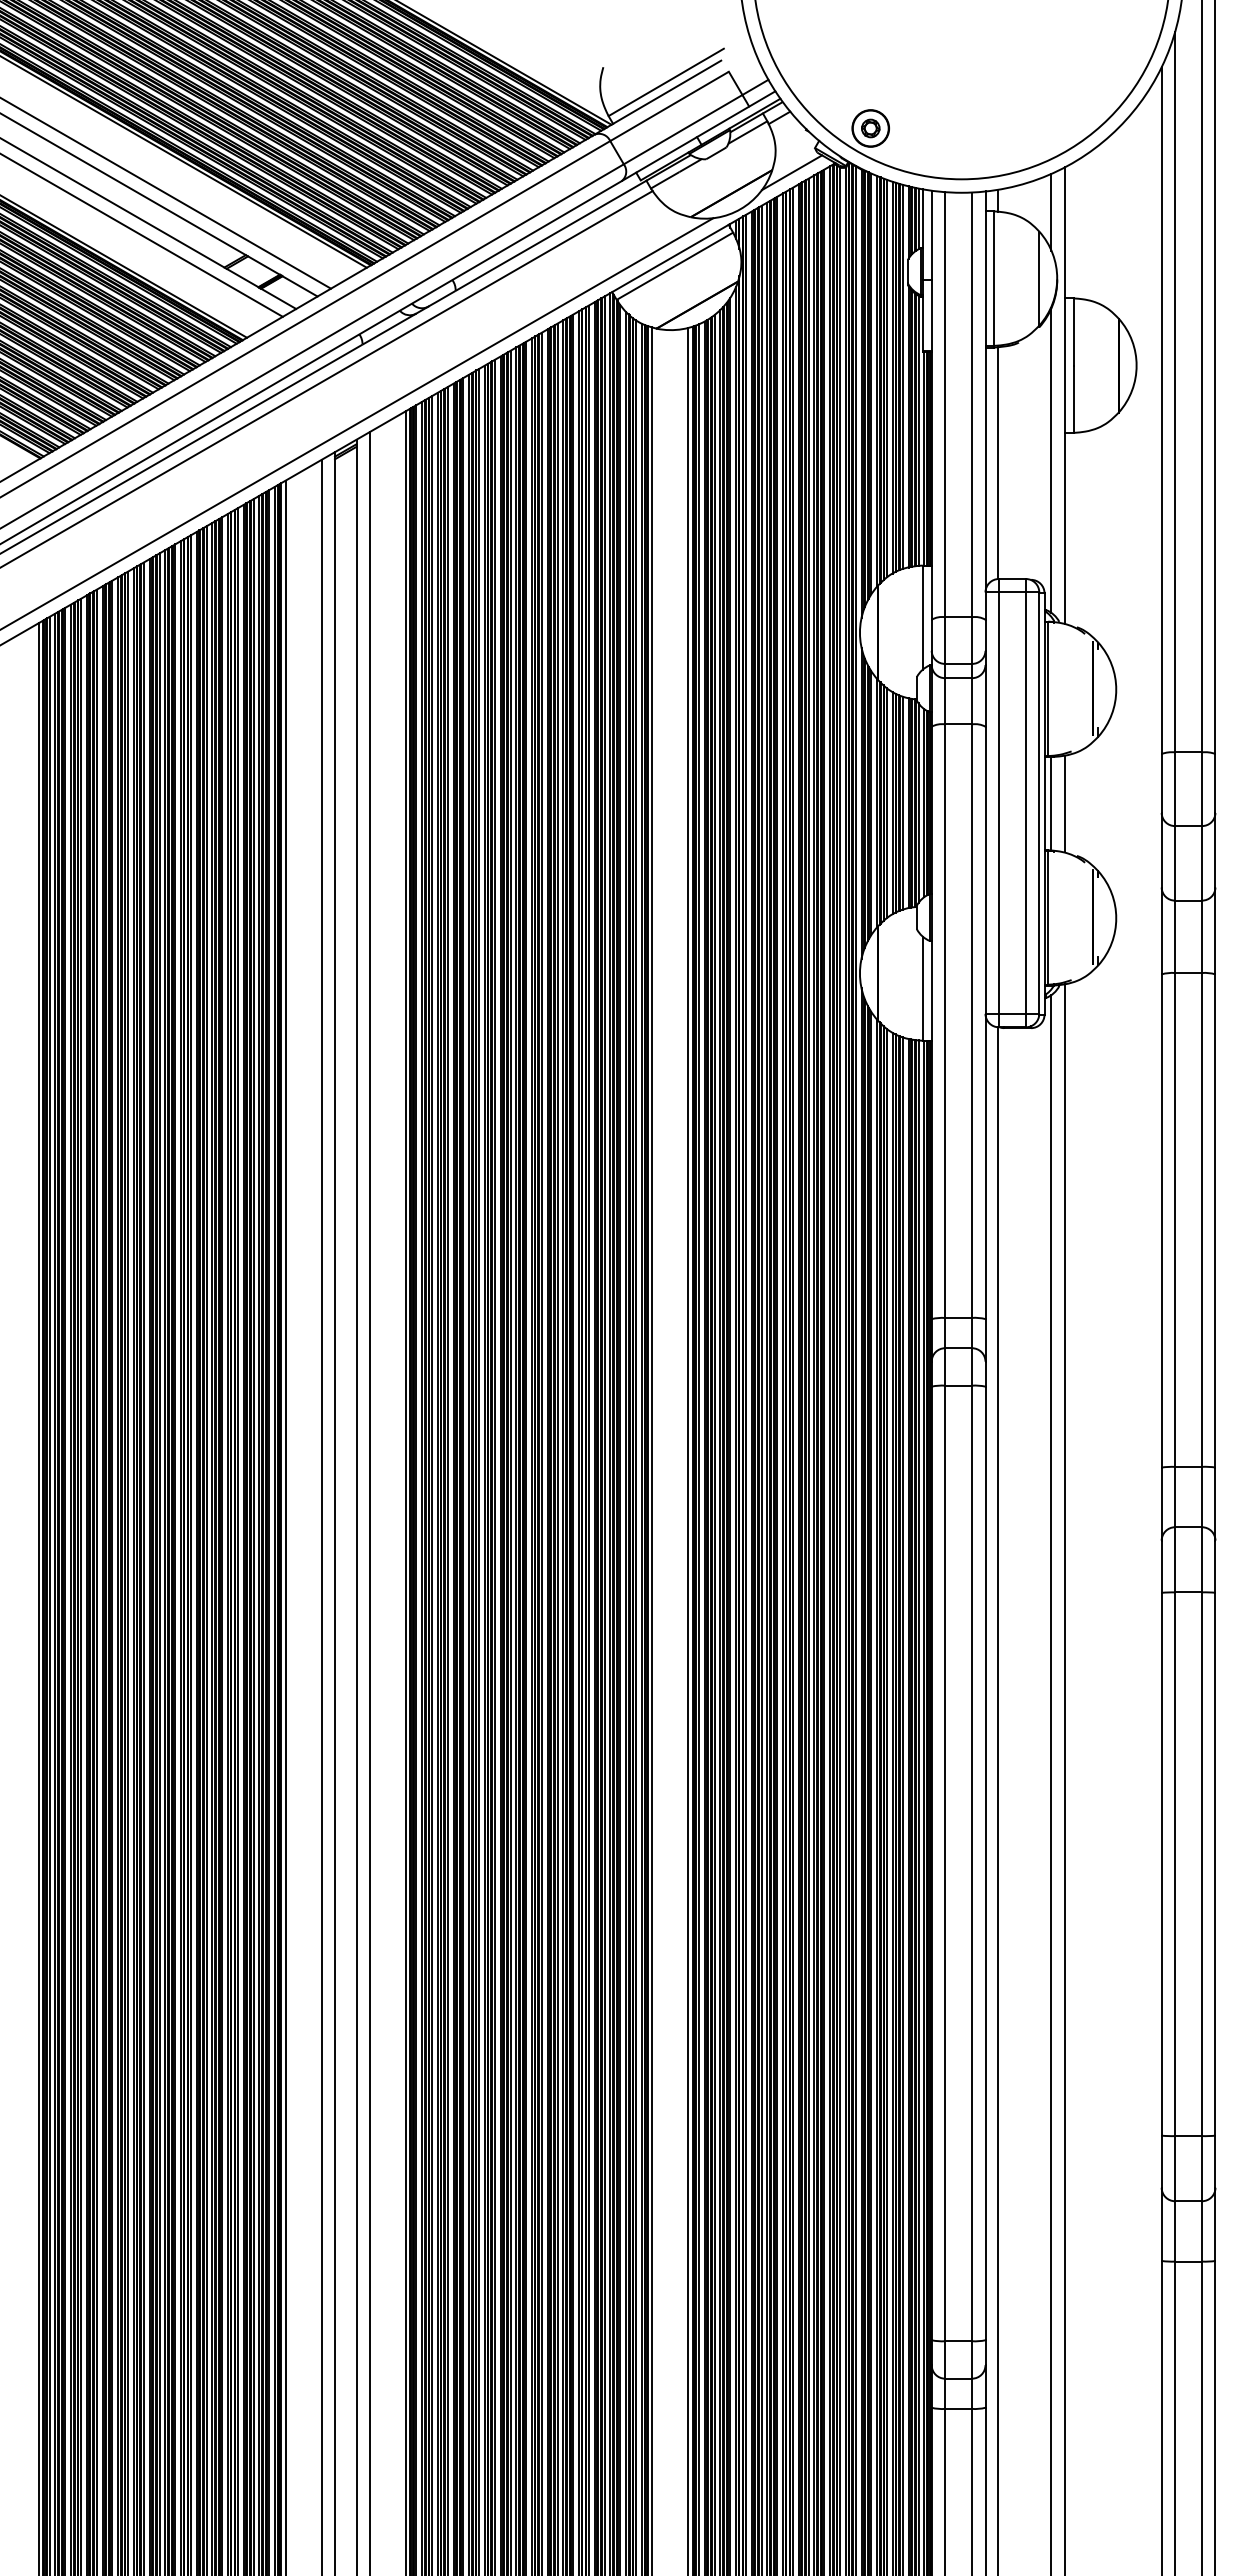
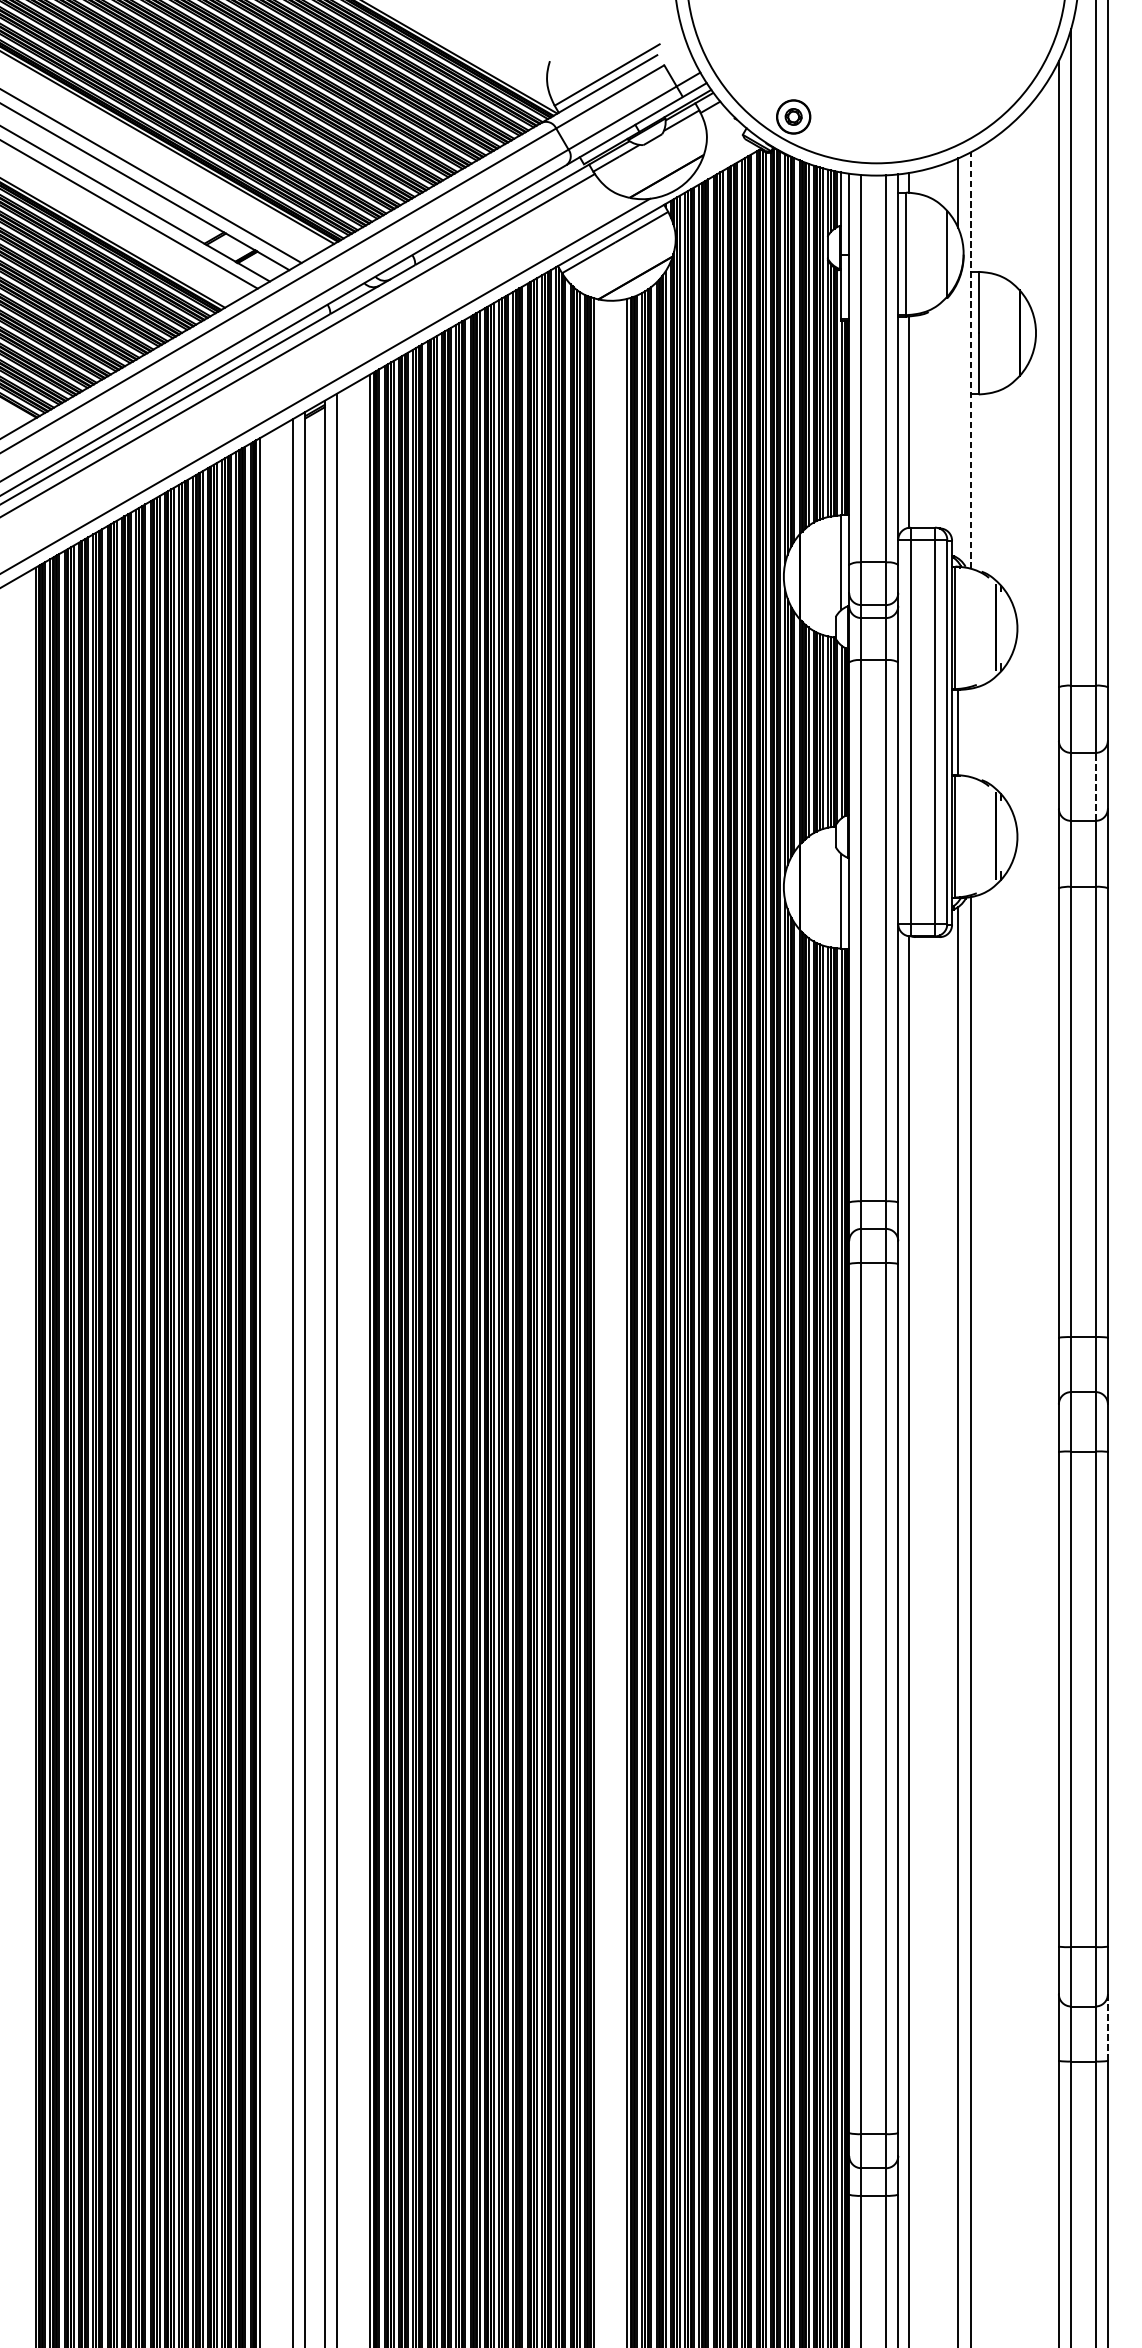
line: (791, 172) -> (721, 157), removed
line: (1064, 395) -> (970, 360), solid -> dashed
line: (1051, 460) -> (958, 419), removed
line: (1064, 803) -> (970, 732), removed
line: (1202, 862) -> (1096, 786), solid -> dashed
line: (1215, 2224) -> (1107, 2027), solid -> dashed

